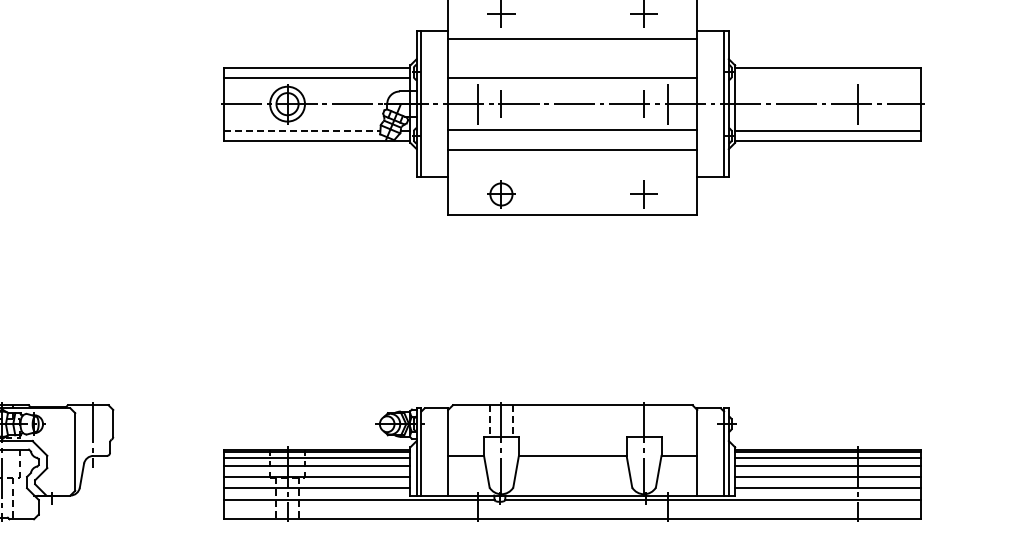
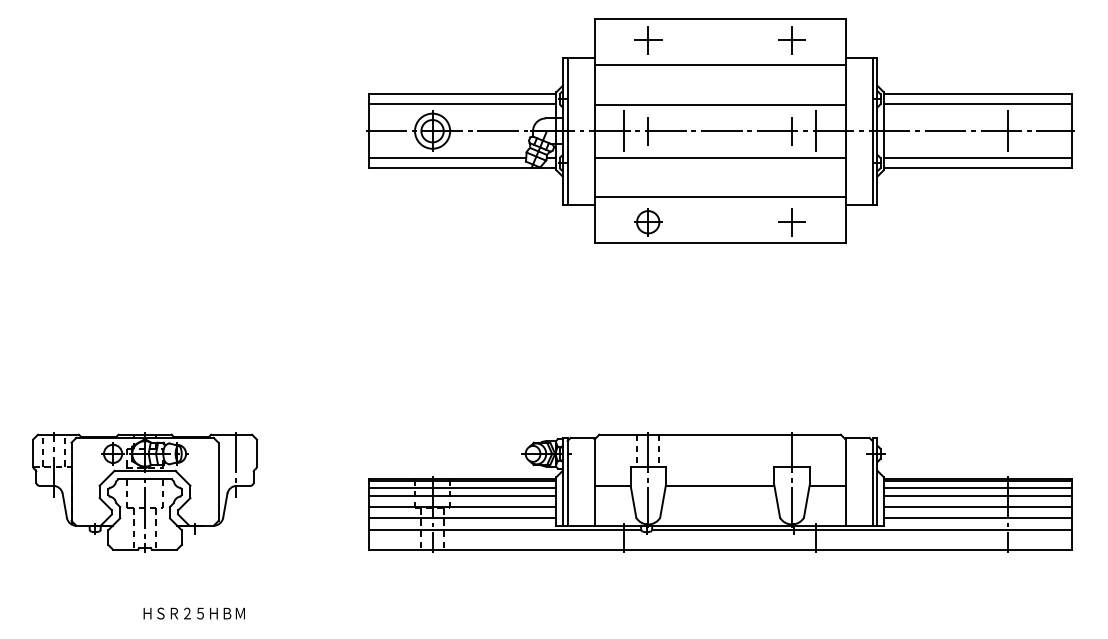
line: (828, 77) -> (977, 104), added
line: (302, 131) -> (447, 158), dashed -> solid
line: (572, 150) -> (719, 197), moved

